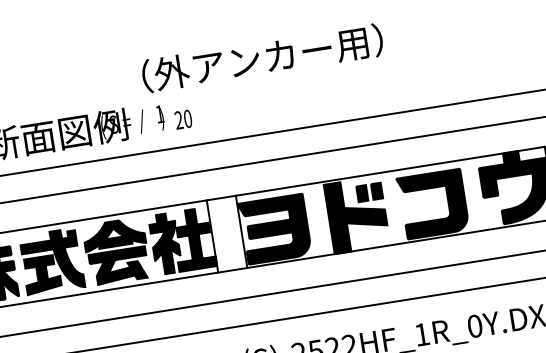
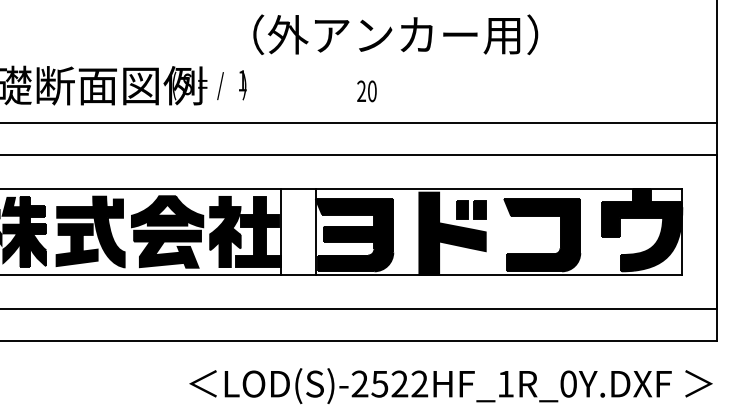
text: (262, 58) -> (395, 34), moved
text: (183, 119) -> (366, 91), moved

